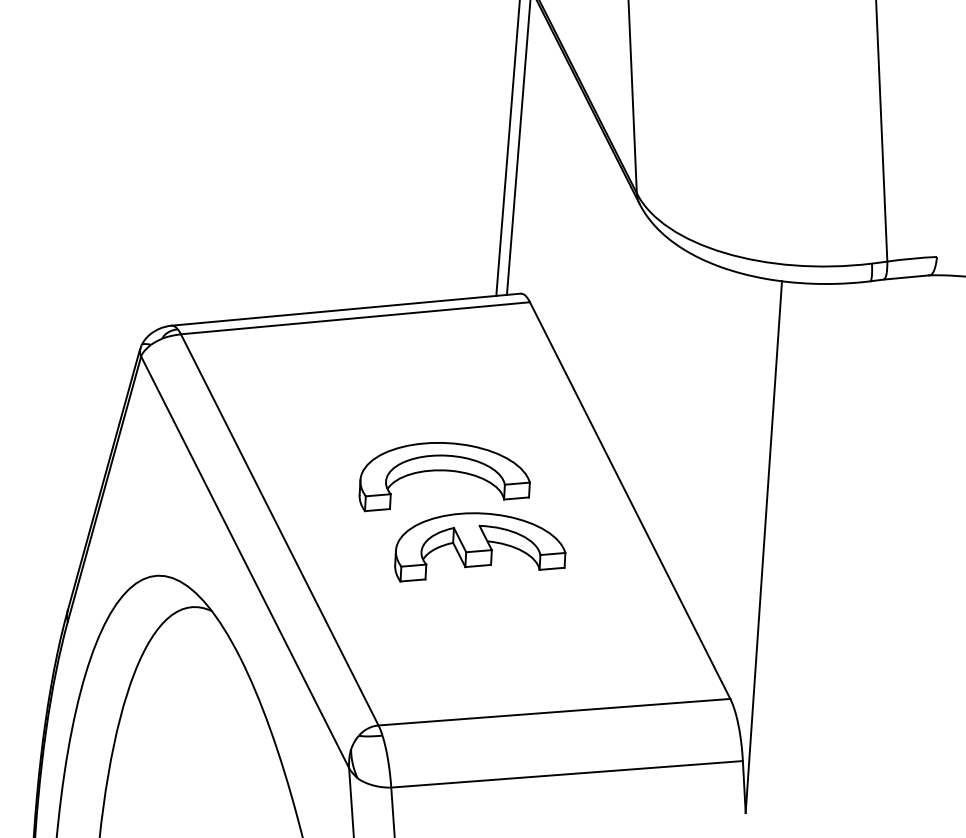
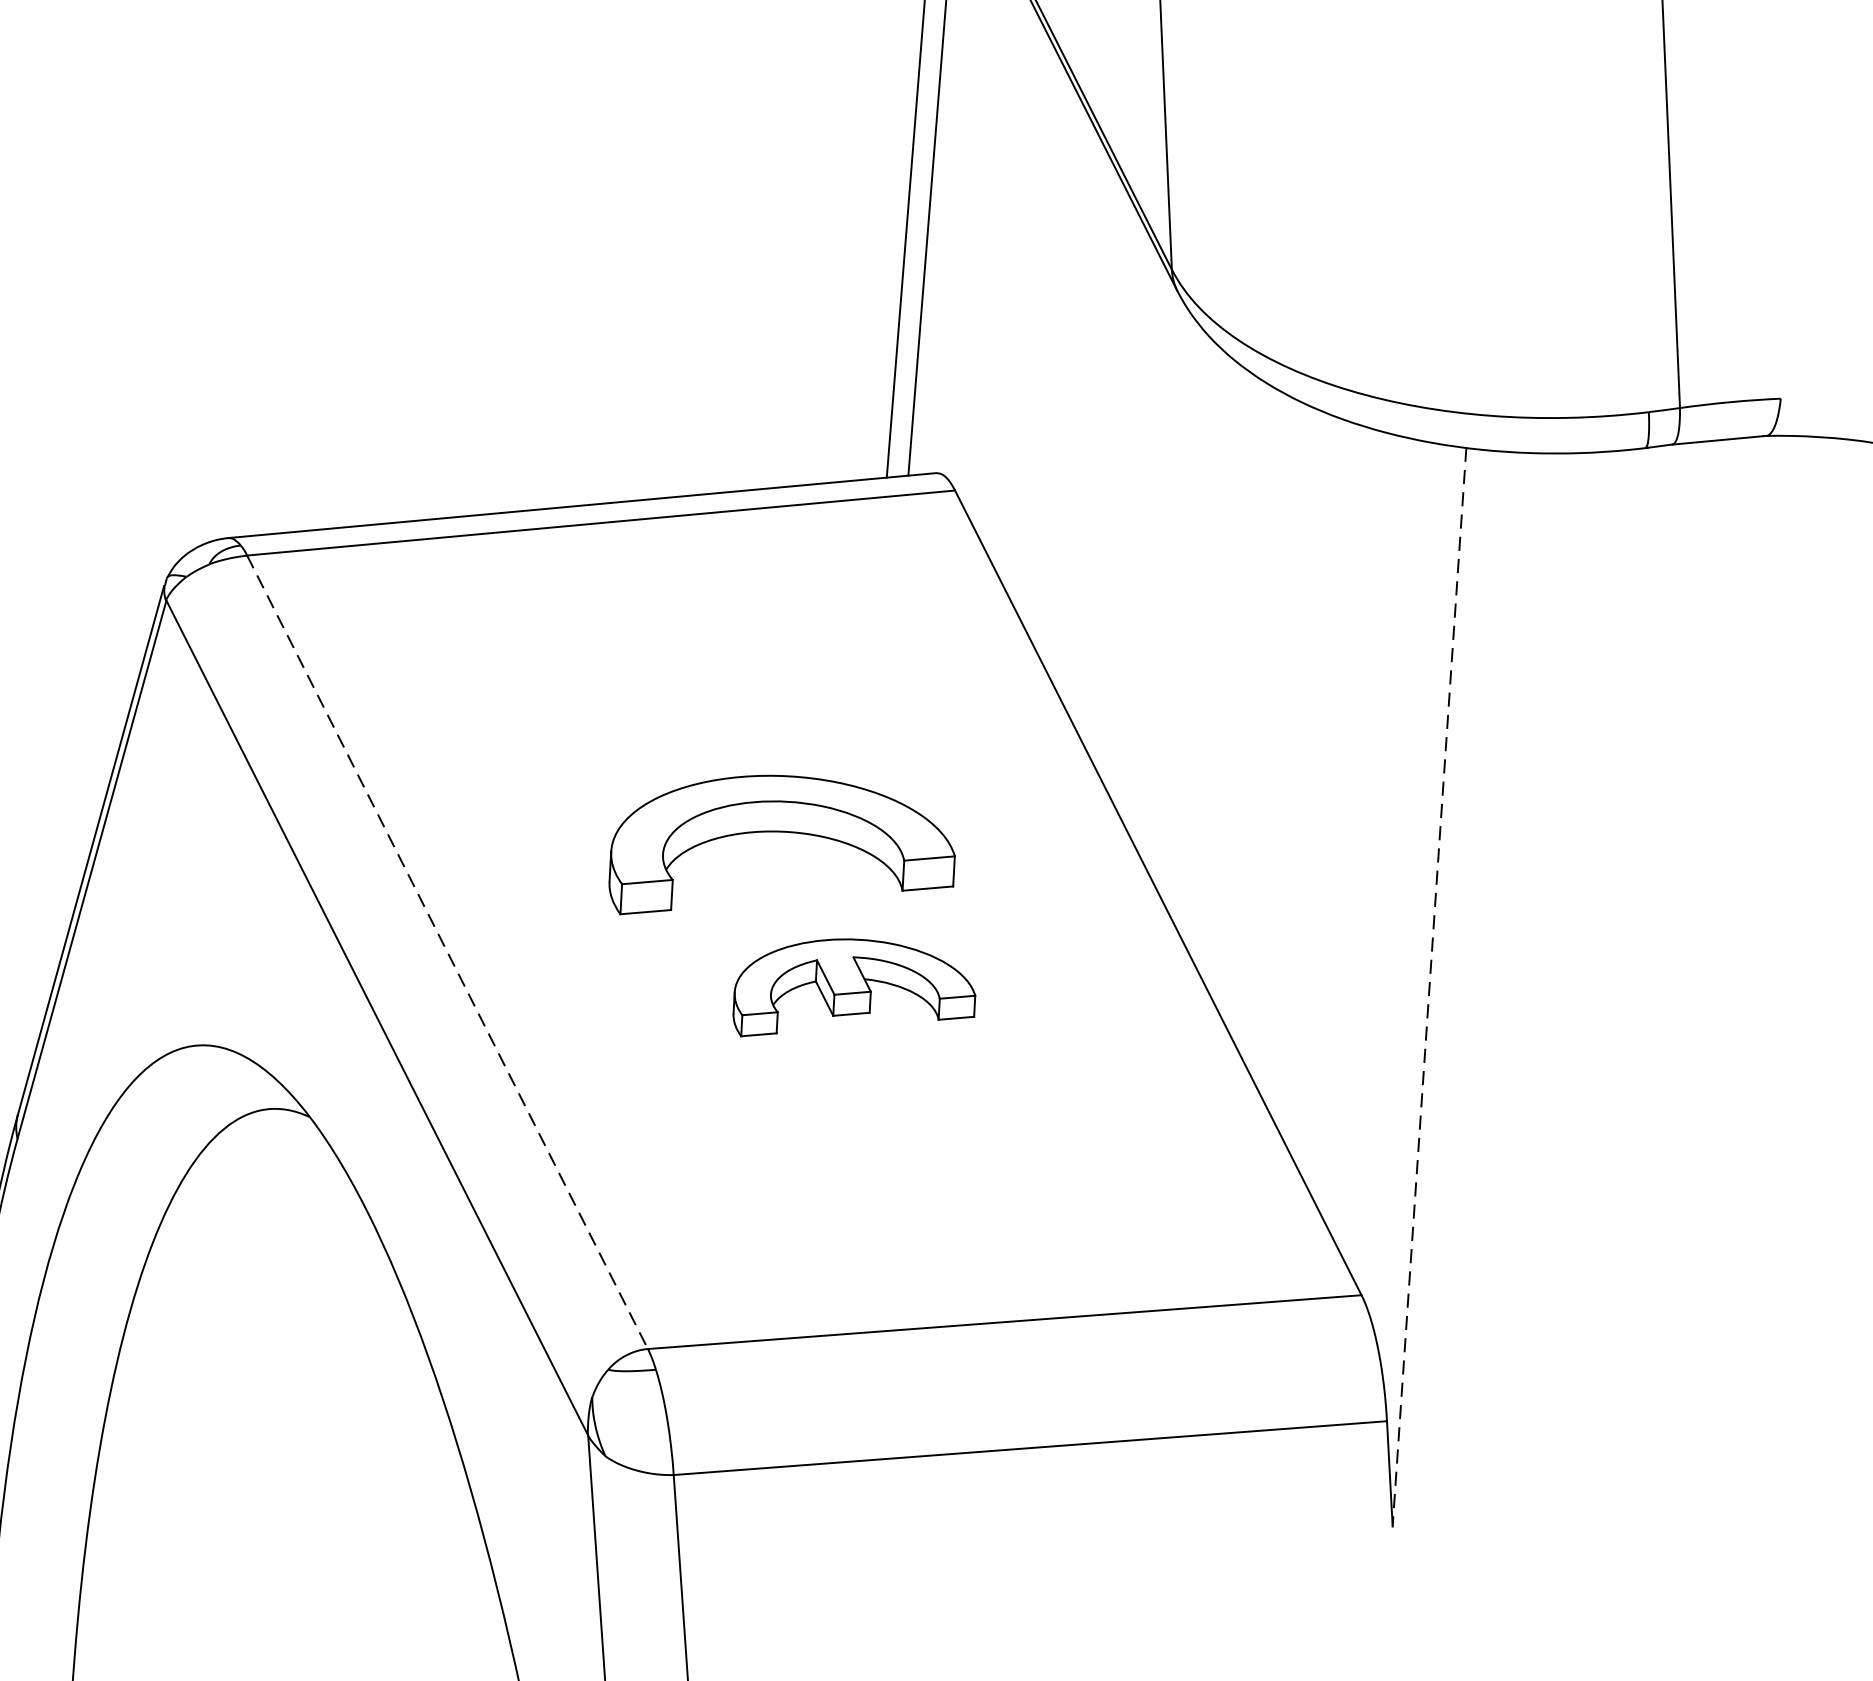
line: (279, 530) -> (447, 953), solid -> dashed
part: (480, 547) -> (854, 988), size x0.7
line: (763, 547) -> (1428, 988), solid -> dashed

